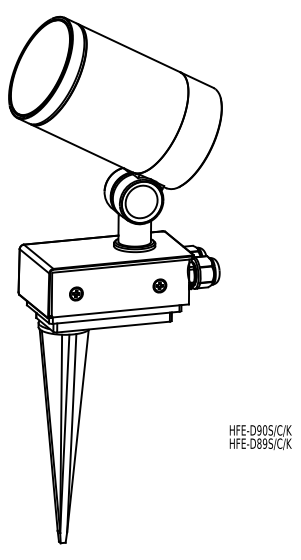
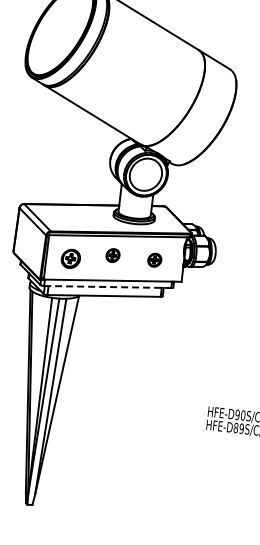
part: (117, 285) -> (112, 255), added
part: (76, 293) -> (71, 258), size x1.4
line: (116, 317) -> (108, 286), solid -> dashed

